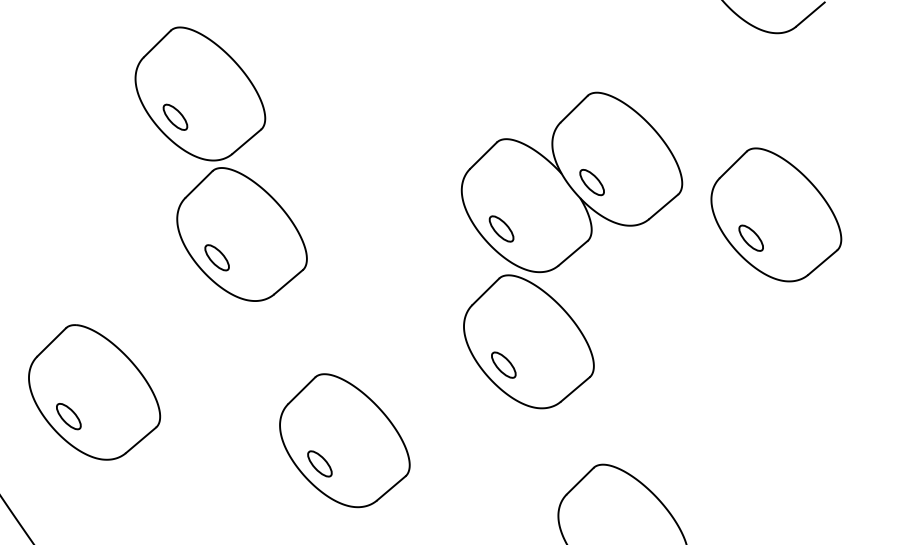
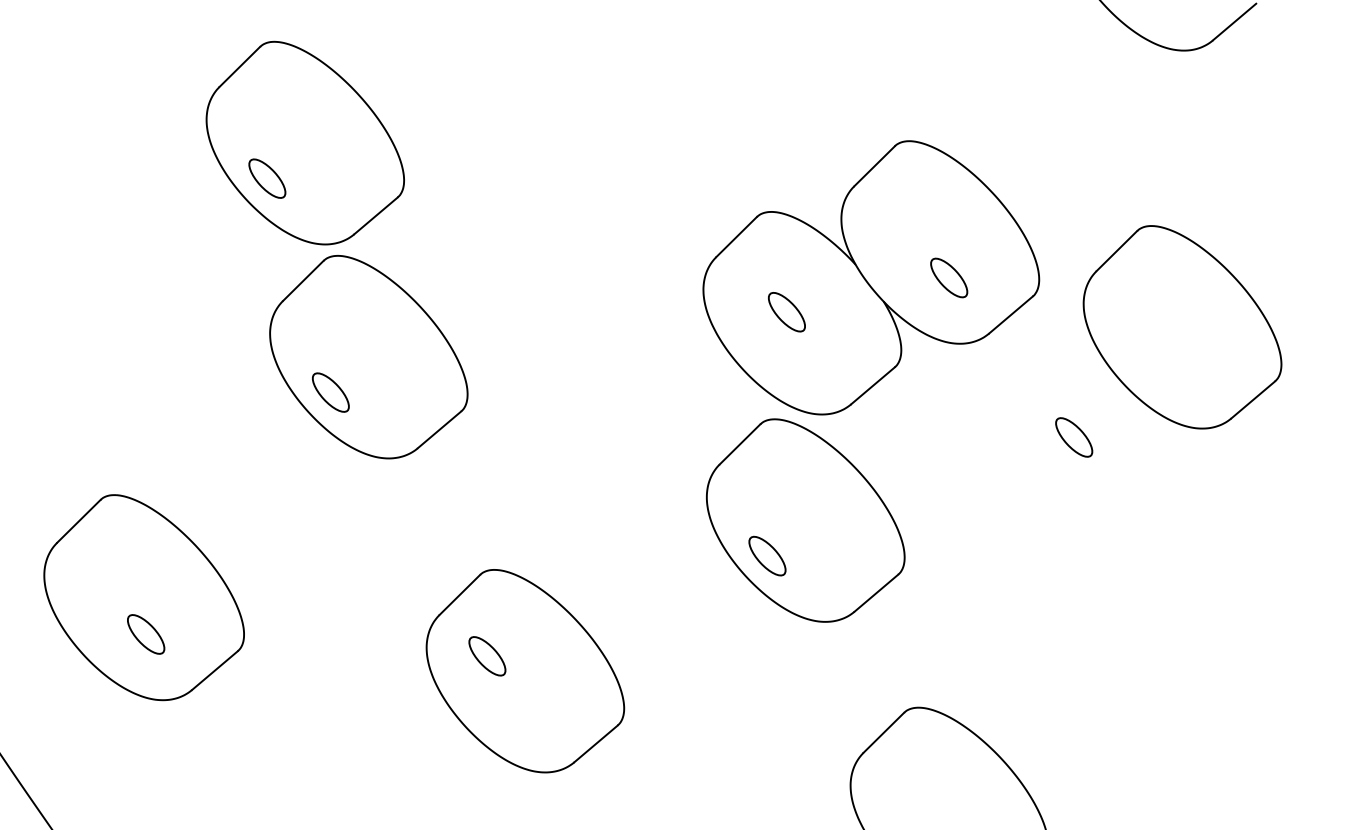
part: (591, 182) -> (948, 277), moved
part: (501, 228) -> (786, 311), moved
part: (750, 237) -> (1073, 436), moved
part: (68, 416) -> (145, 634), moved
part: (319, 463) -> (486, 655), moved

